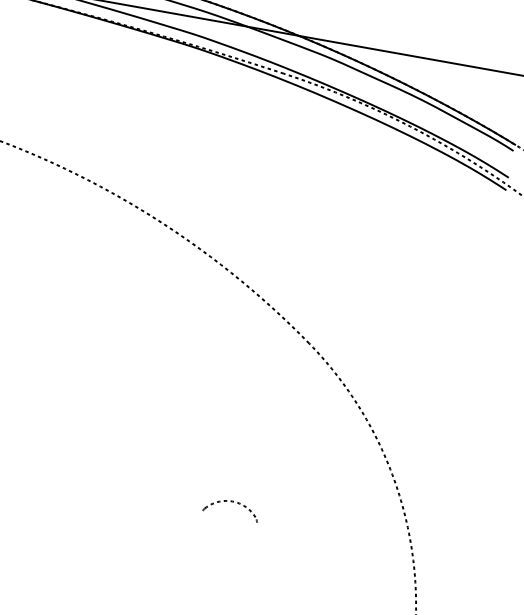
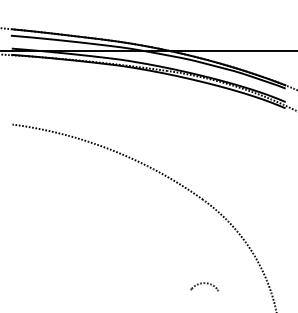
part: (231, 508) -> (204, 286), moved

